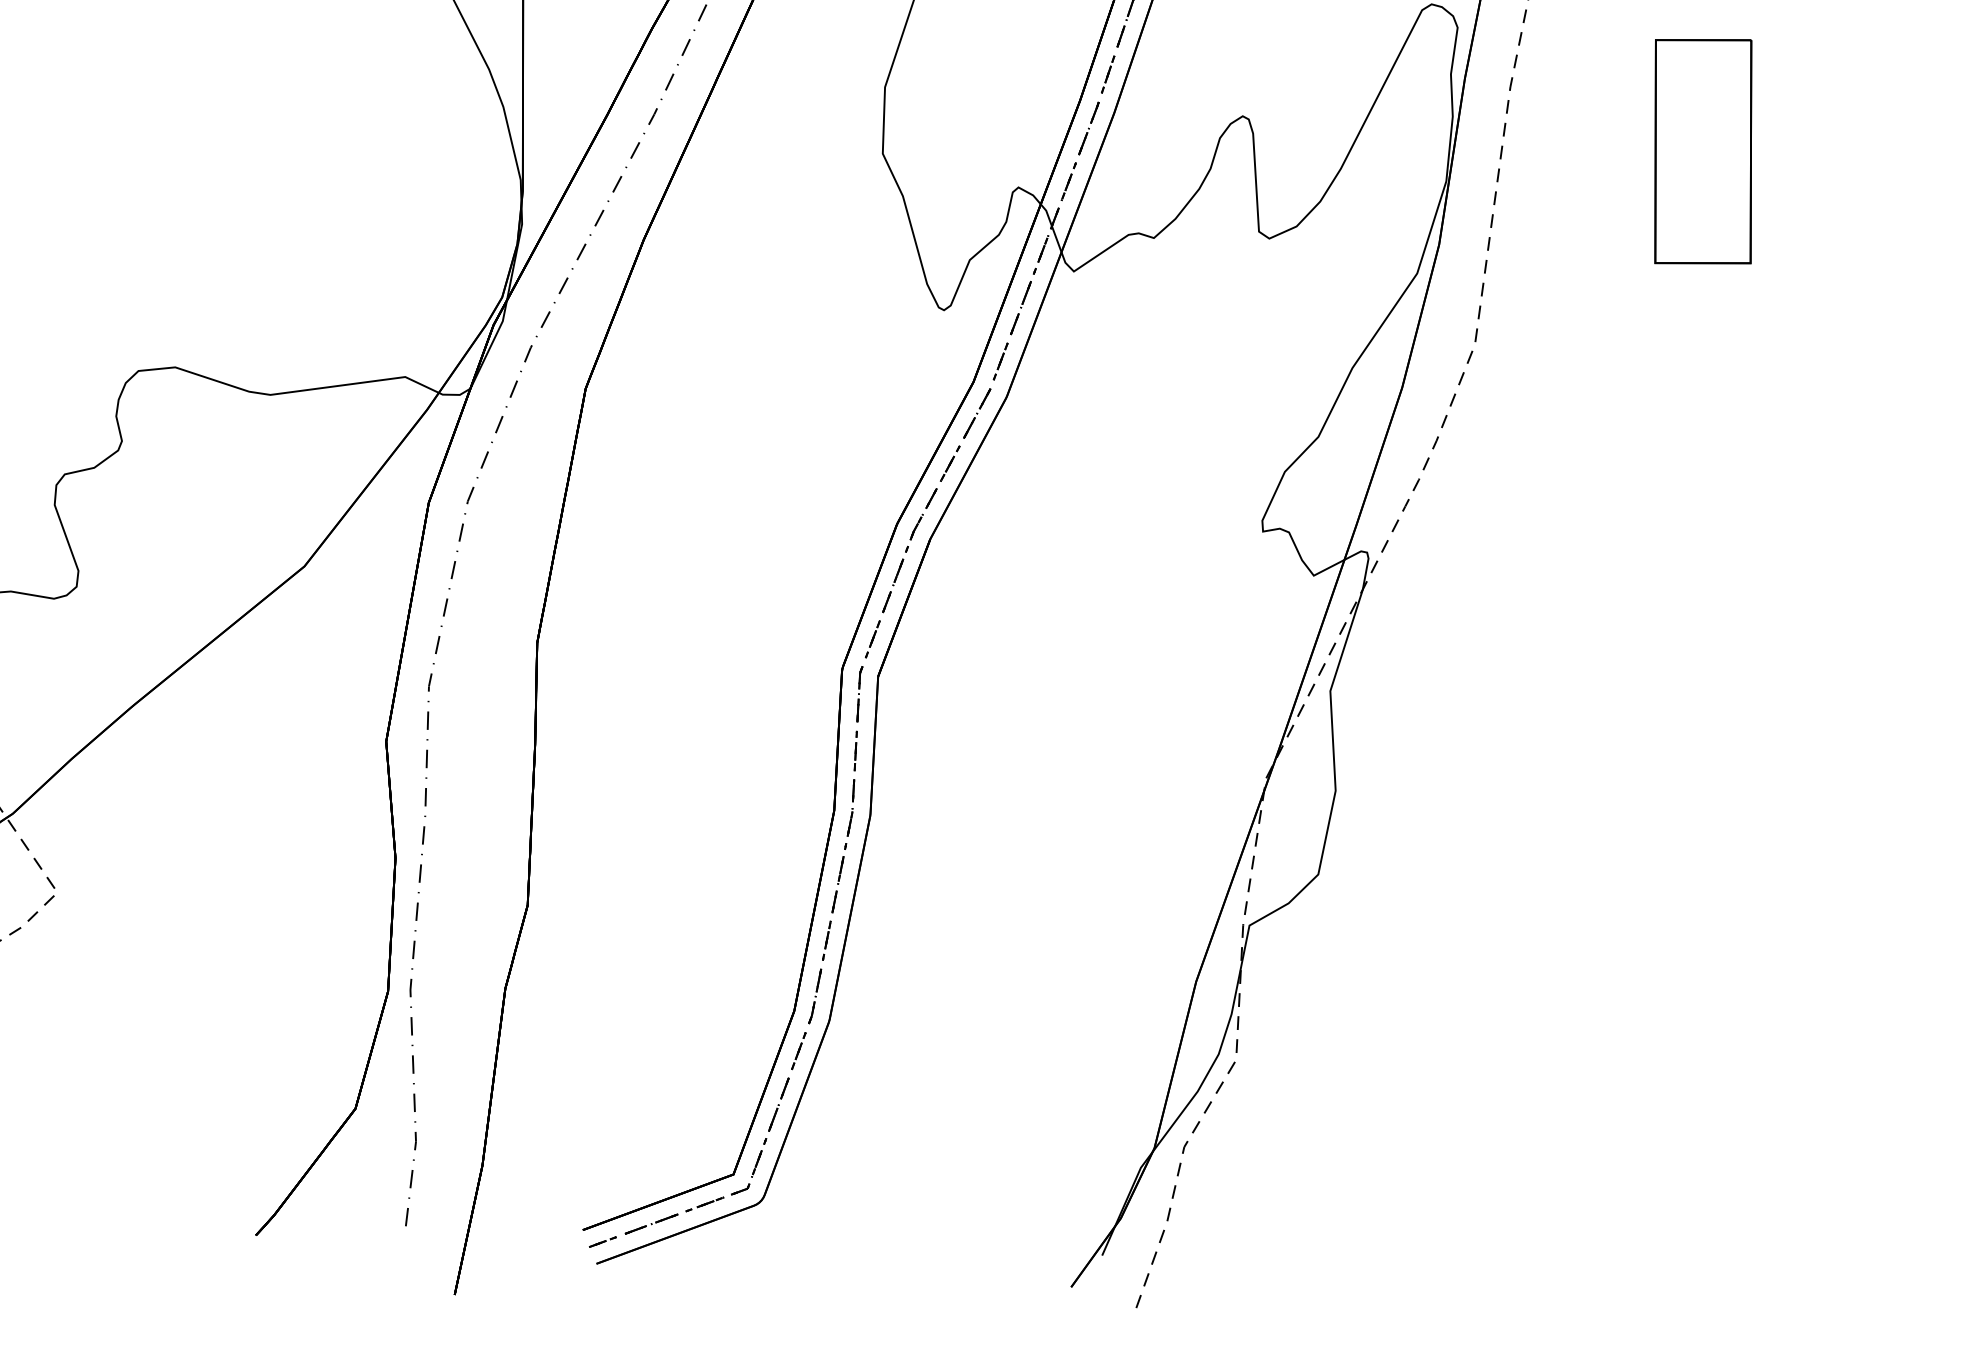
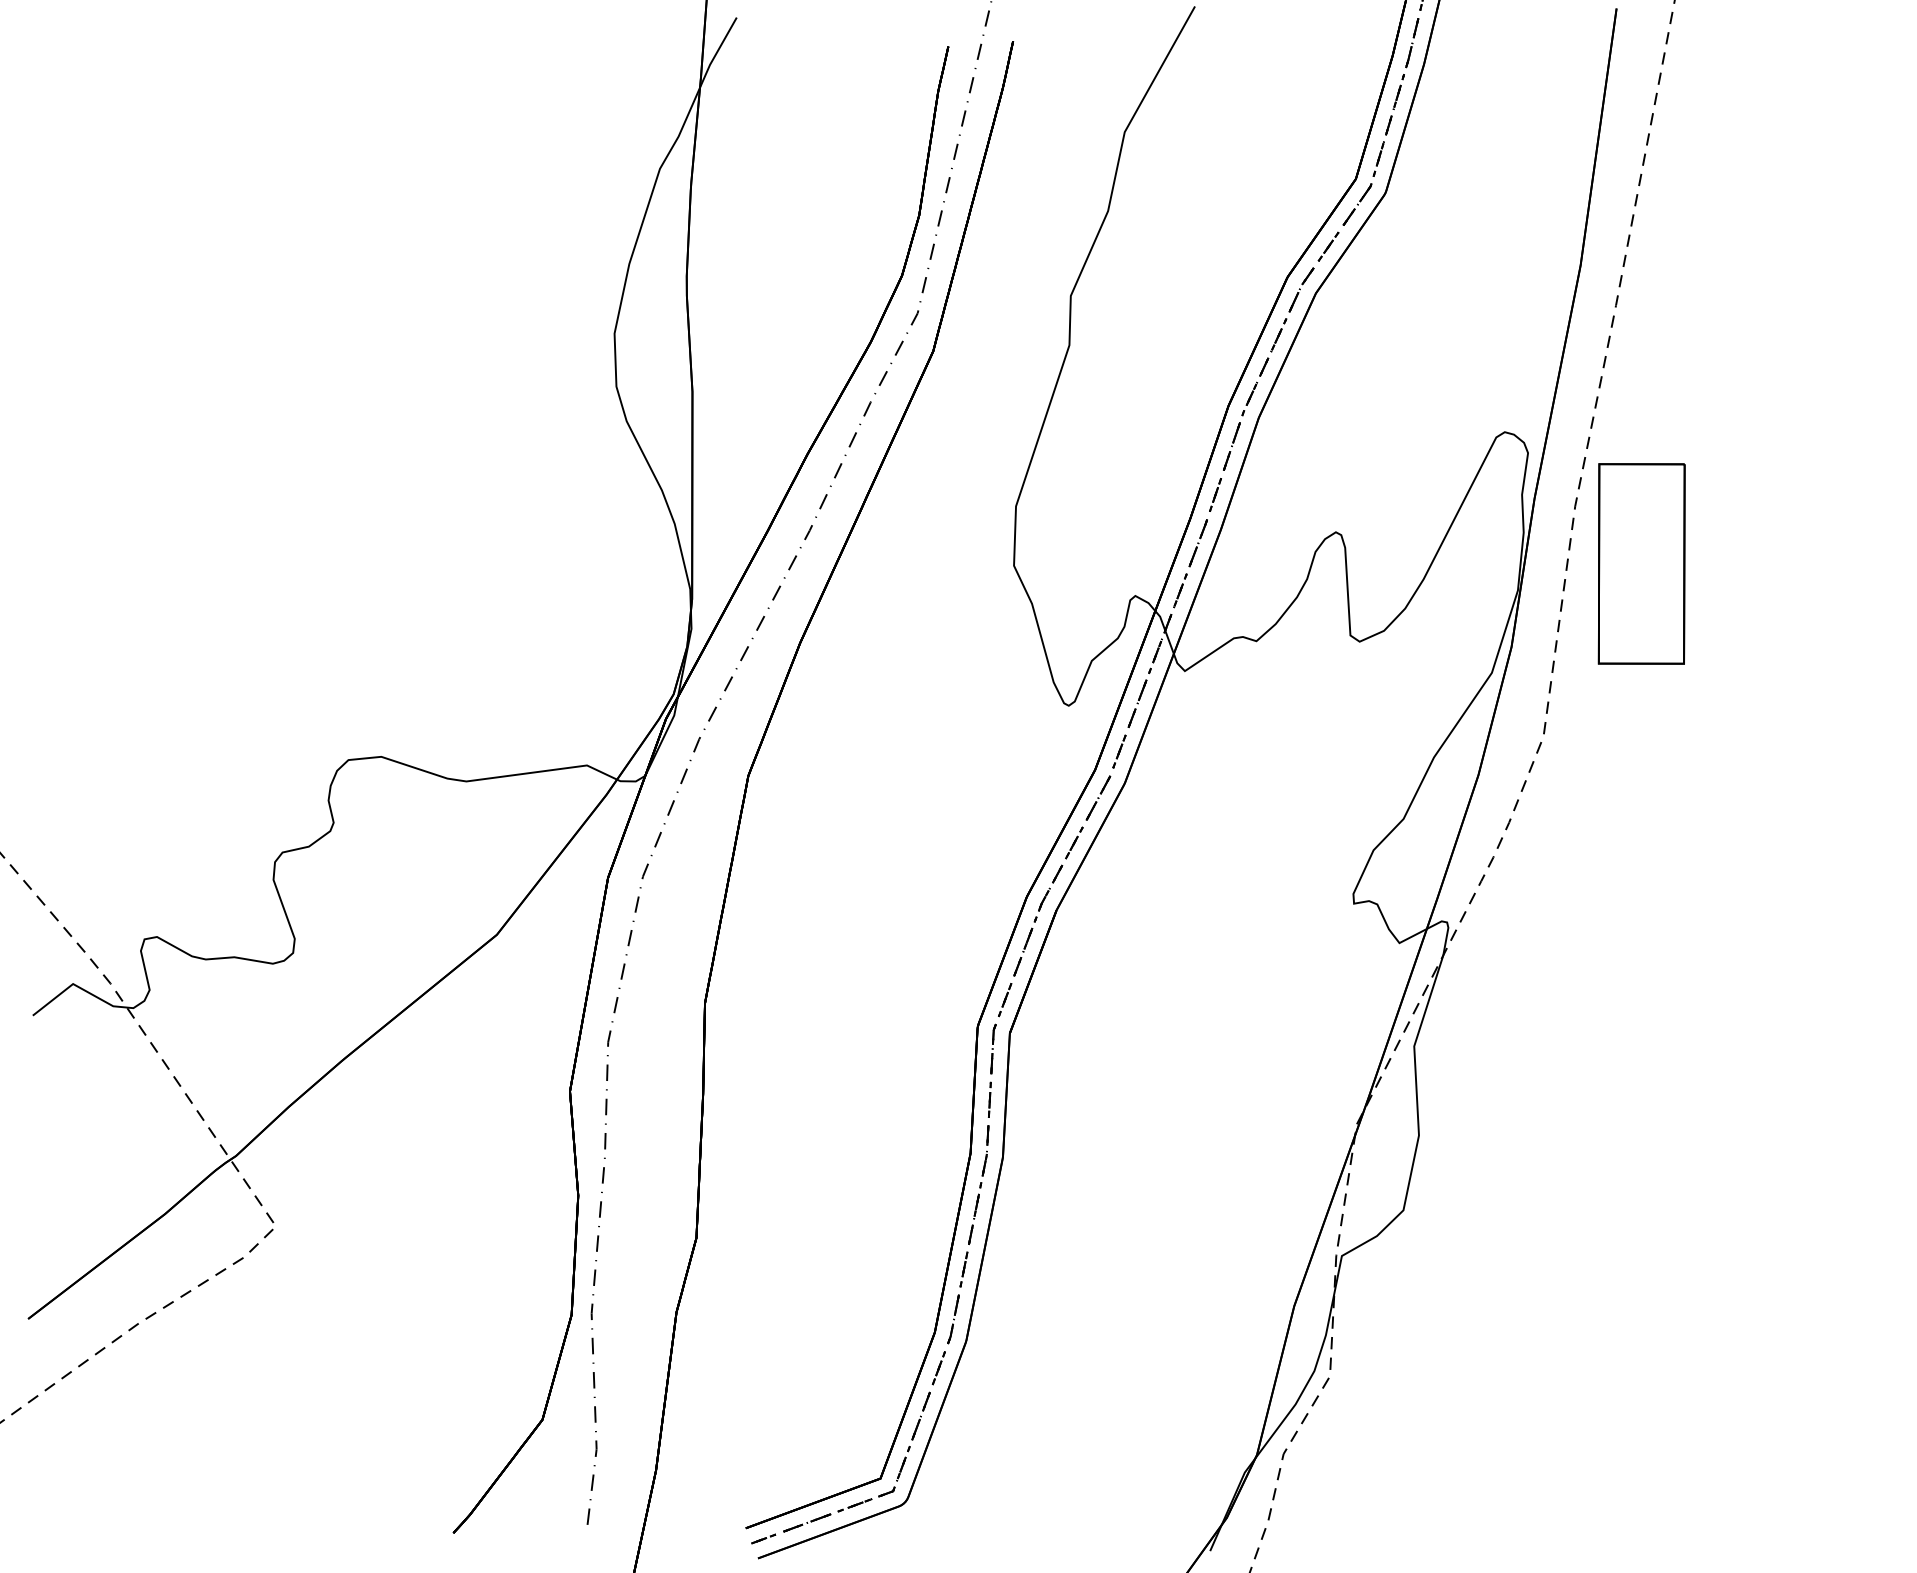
part: (1703, 151) -> (1641, 563), moved

